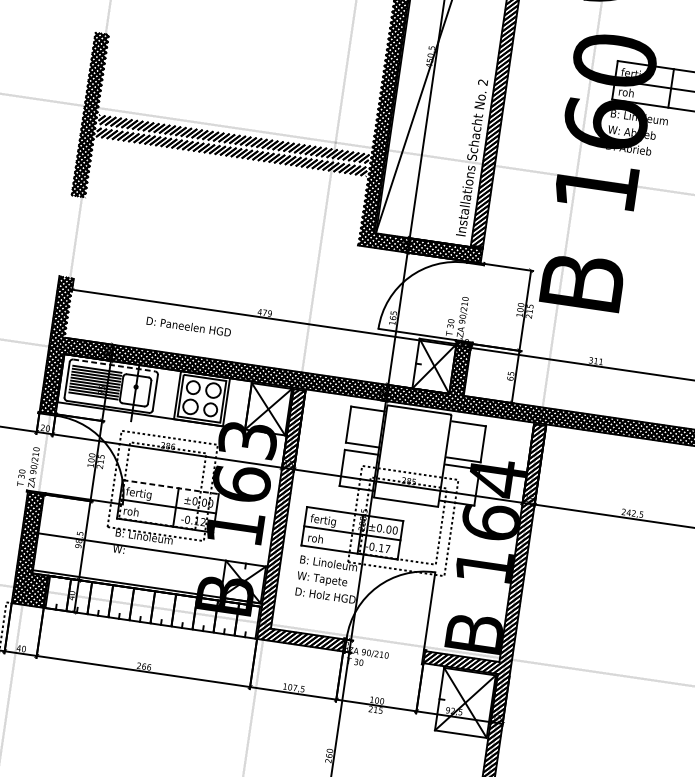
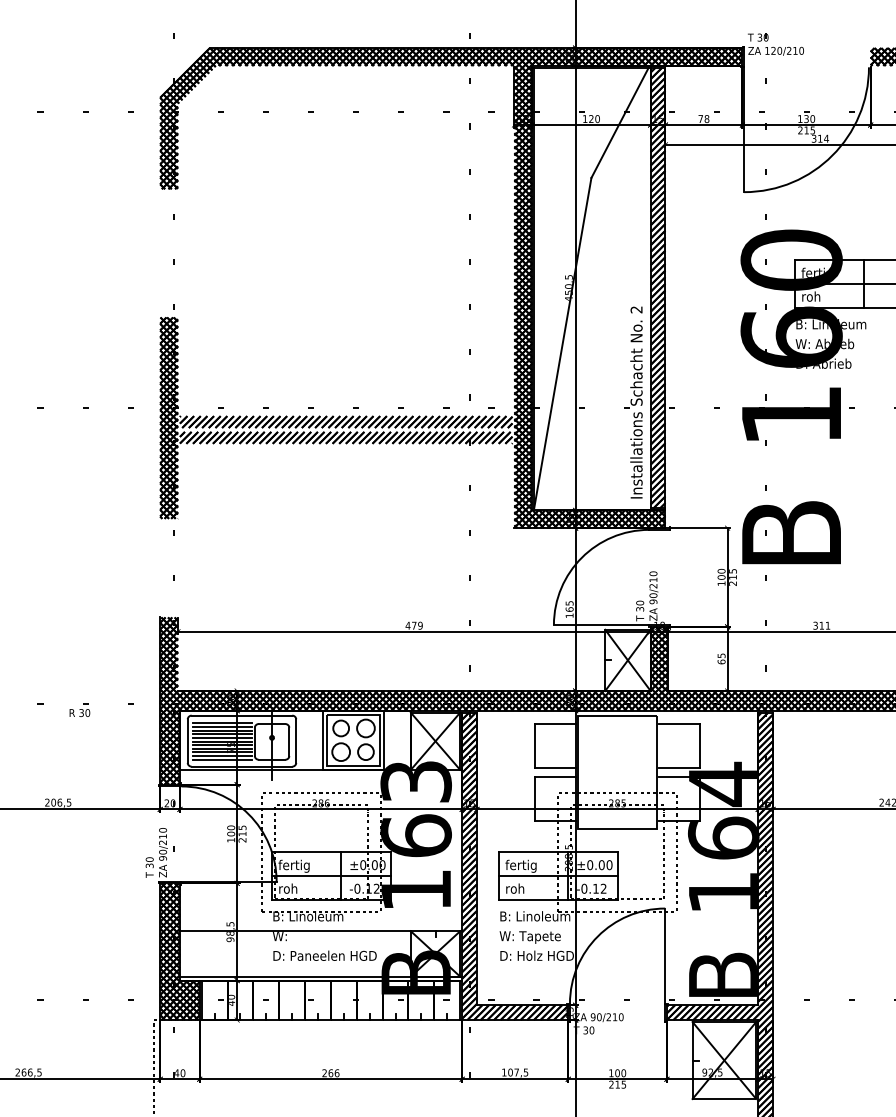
text: (188, 326) -> (324, 955), moved
line: (114, 365) -> (242, 715), dashed -> solid
line: (92, 398) -> (221, 759), added
line: (170, 487) -> (331, 852), dashed -> solid
text: (387, 548) -> (603, 888), -0.17 -> -0.12

